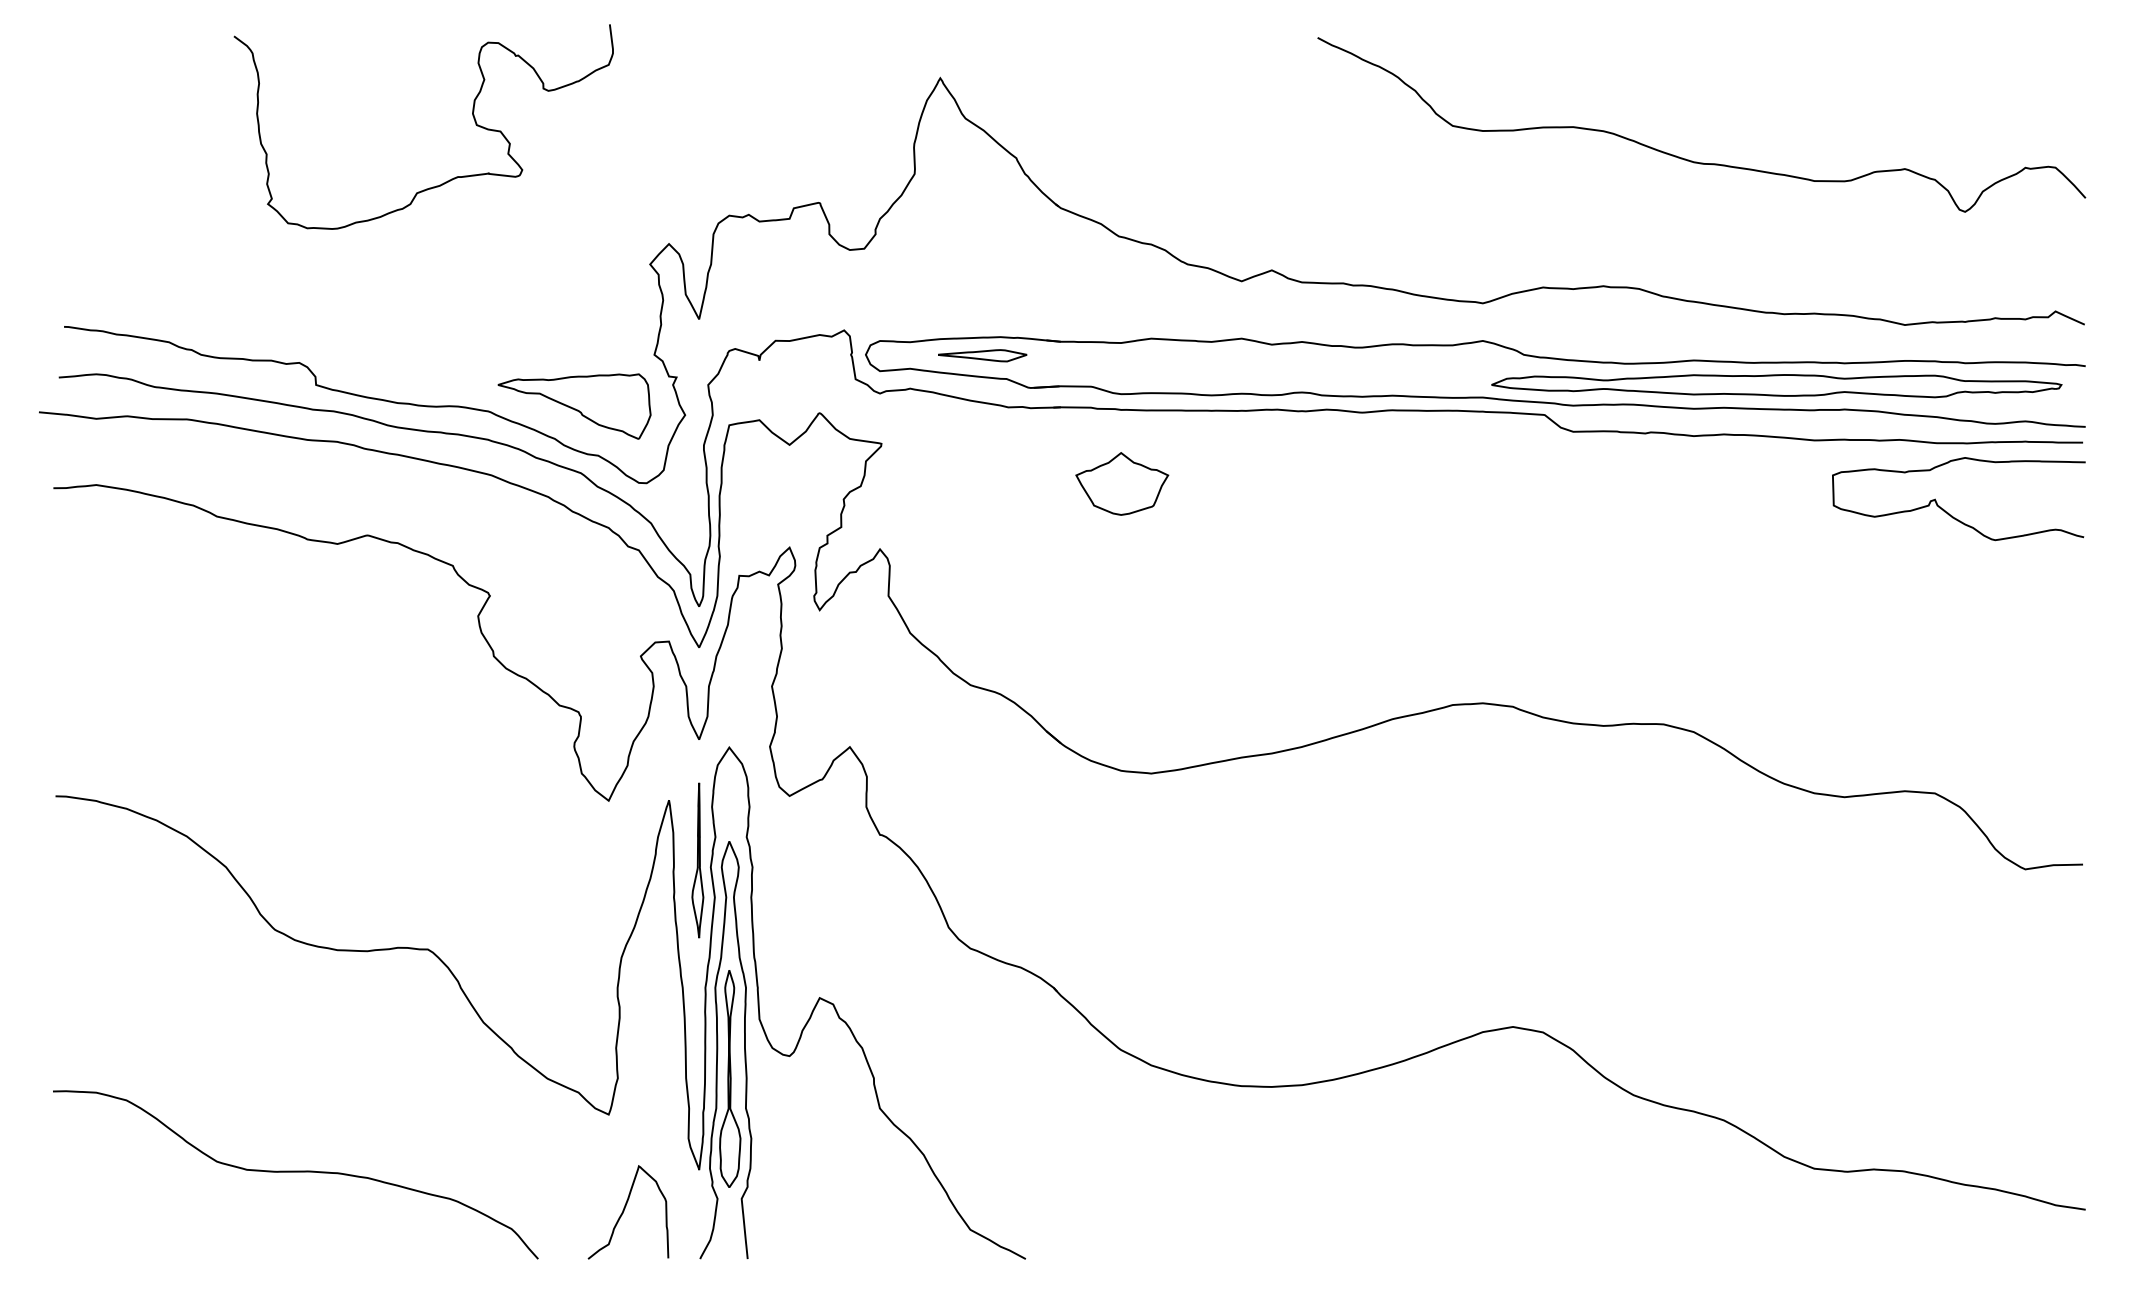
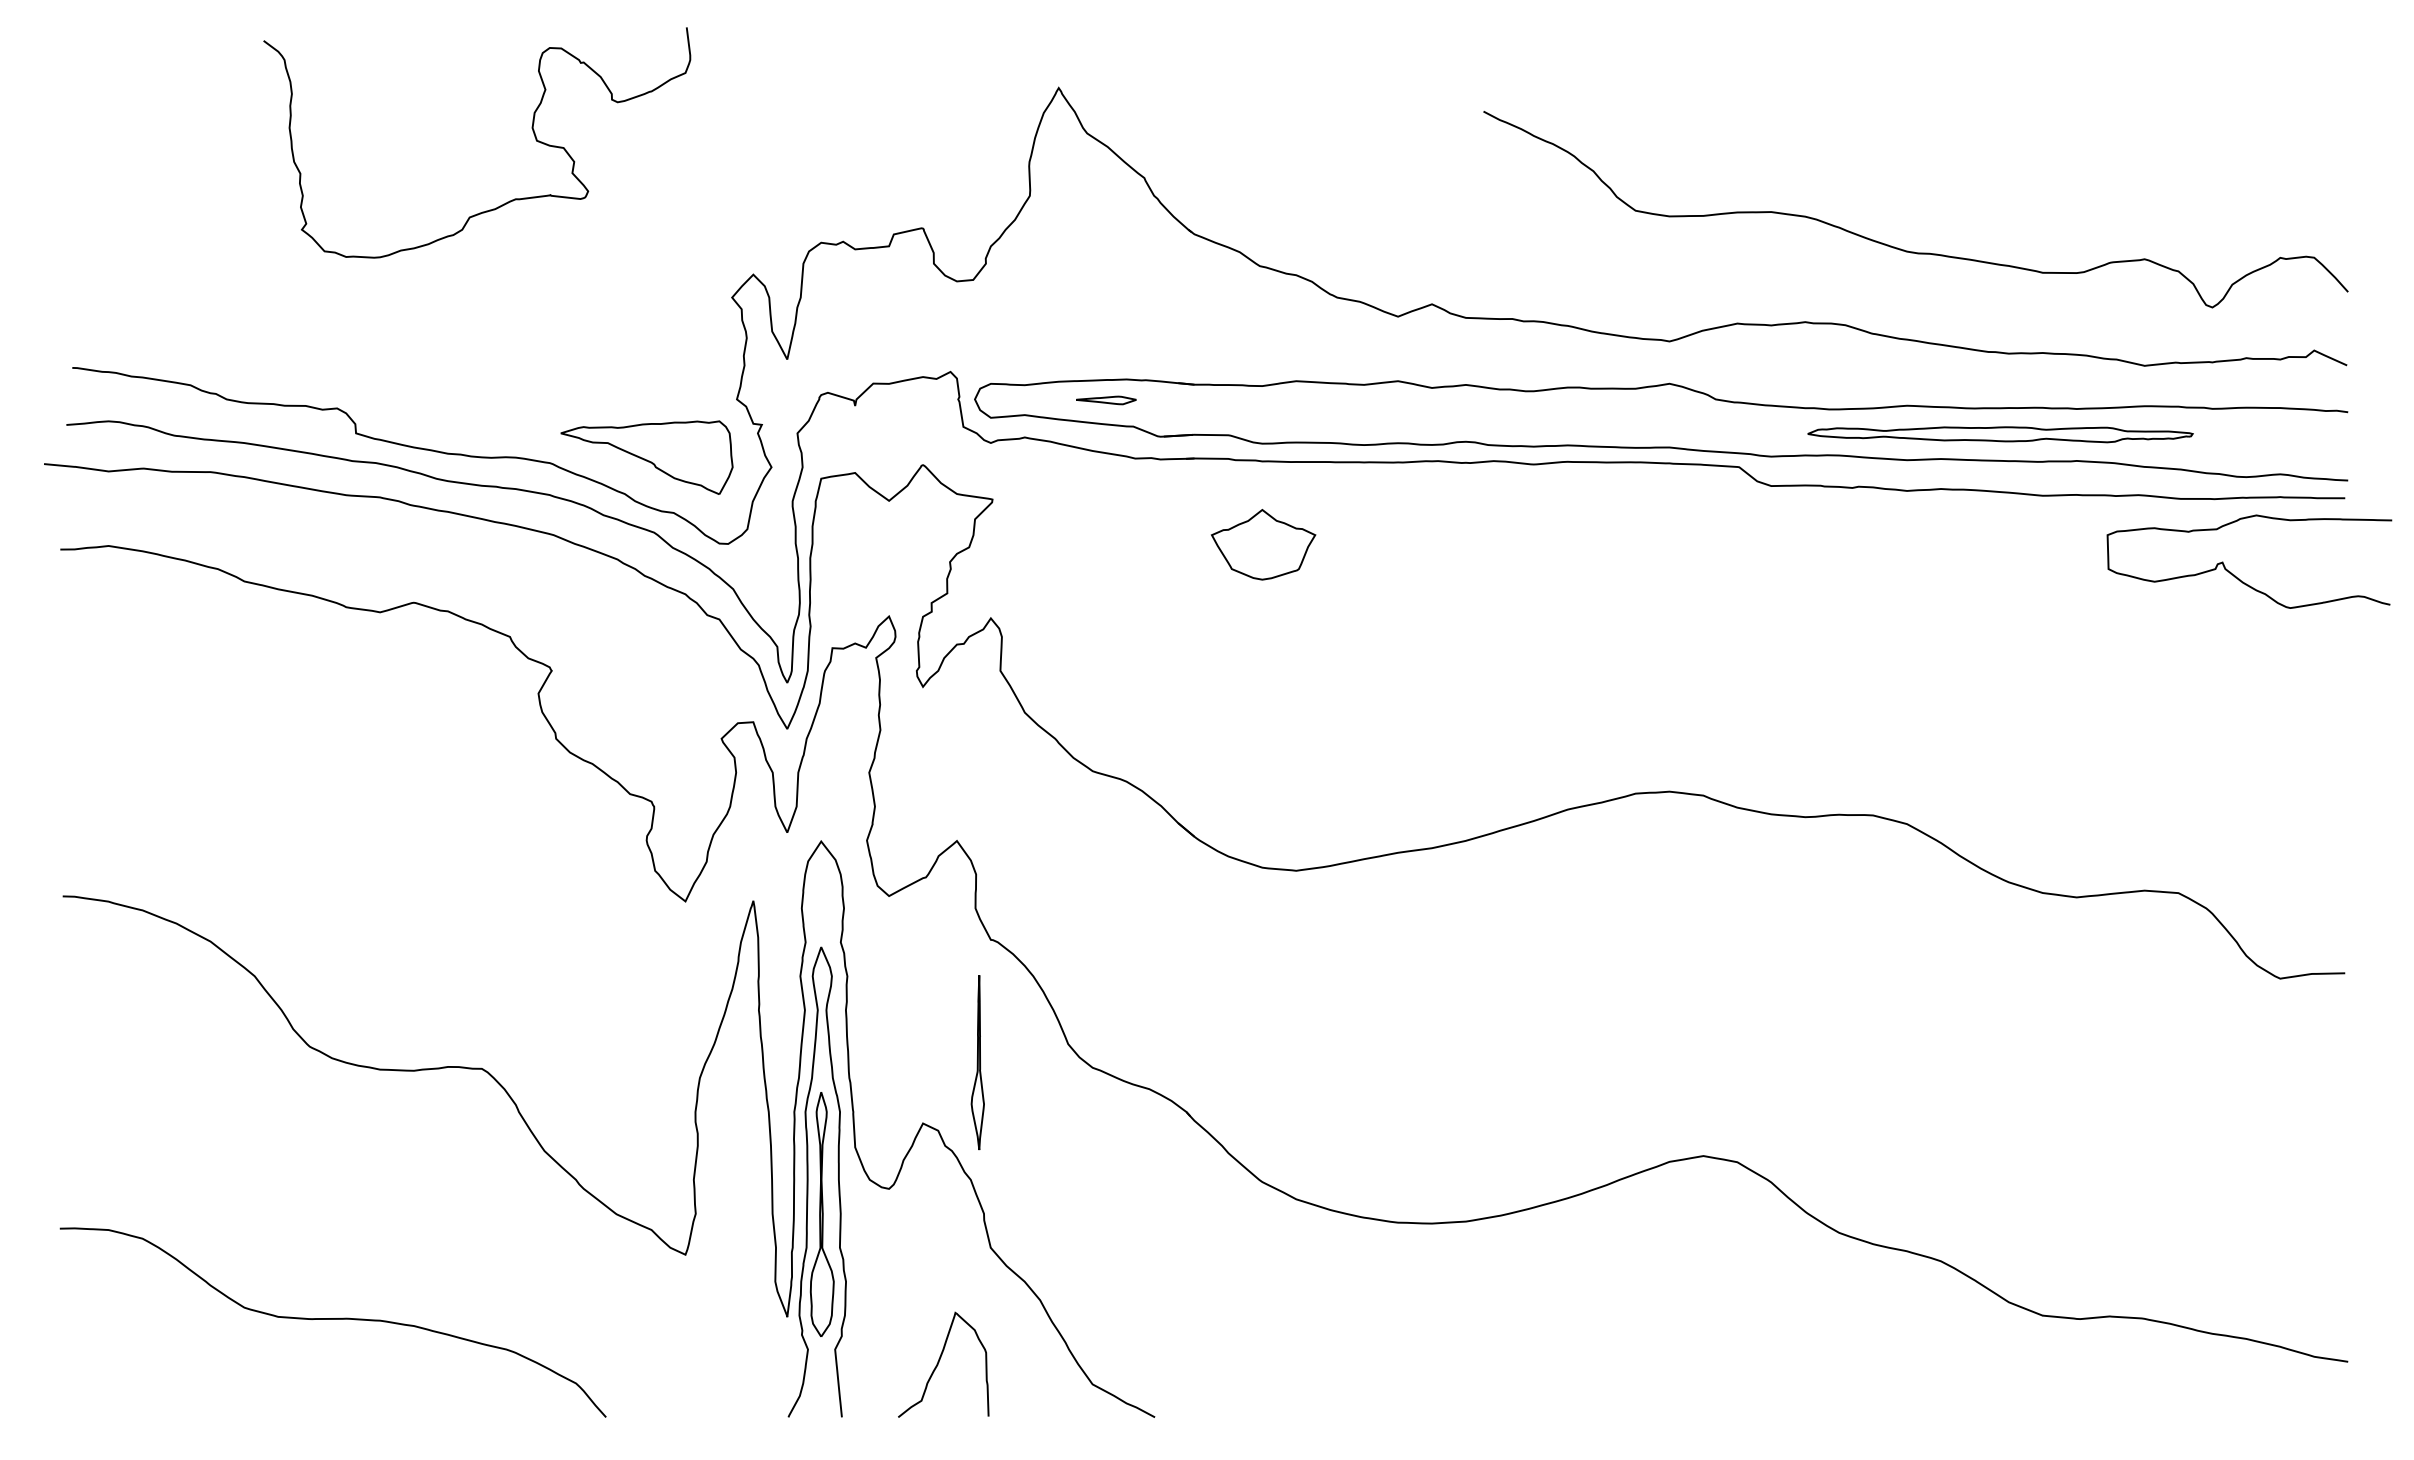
curve: (1688, 159) -> (1901, 248), moved
part: (982, 355) -> (1106, 400), size x0.6
part: (1776, 386) -> (2000, 434), size x0.6
curve: (1950, 513) -> (2239, 578), moved
part: (697, 860) -> (977, 1062), moved
curve: (624, 1210) -> (939, 1362), moved

